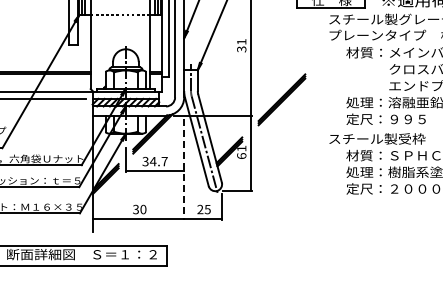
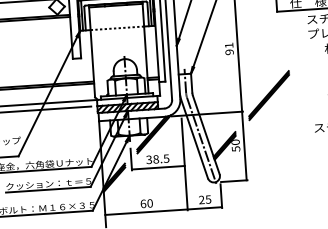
text: (241, 49) -> (229, 52), 31 -> 91
text: (241, 152) -> (235, 145), 61 -> 50
text: (158, 161) -> (160, 158), 34.7 -> 38.5
line: (184, 169) -> (184, 164), dashed -> solid
text: (136, 209) -> (143, 203), 30 -> 60

